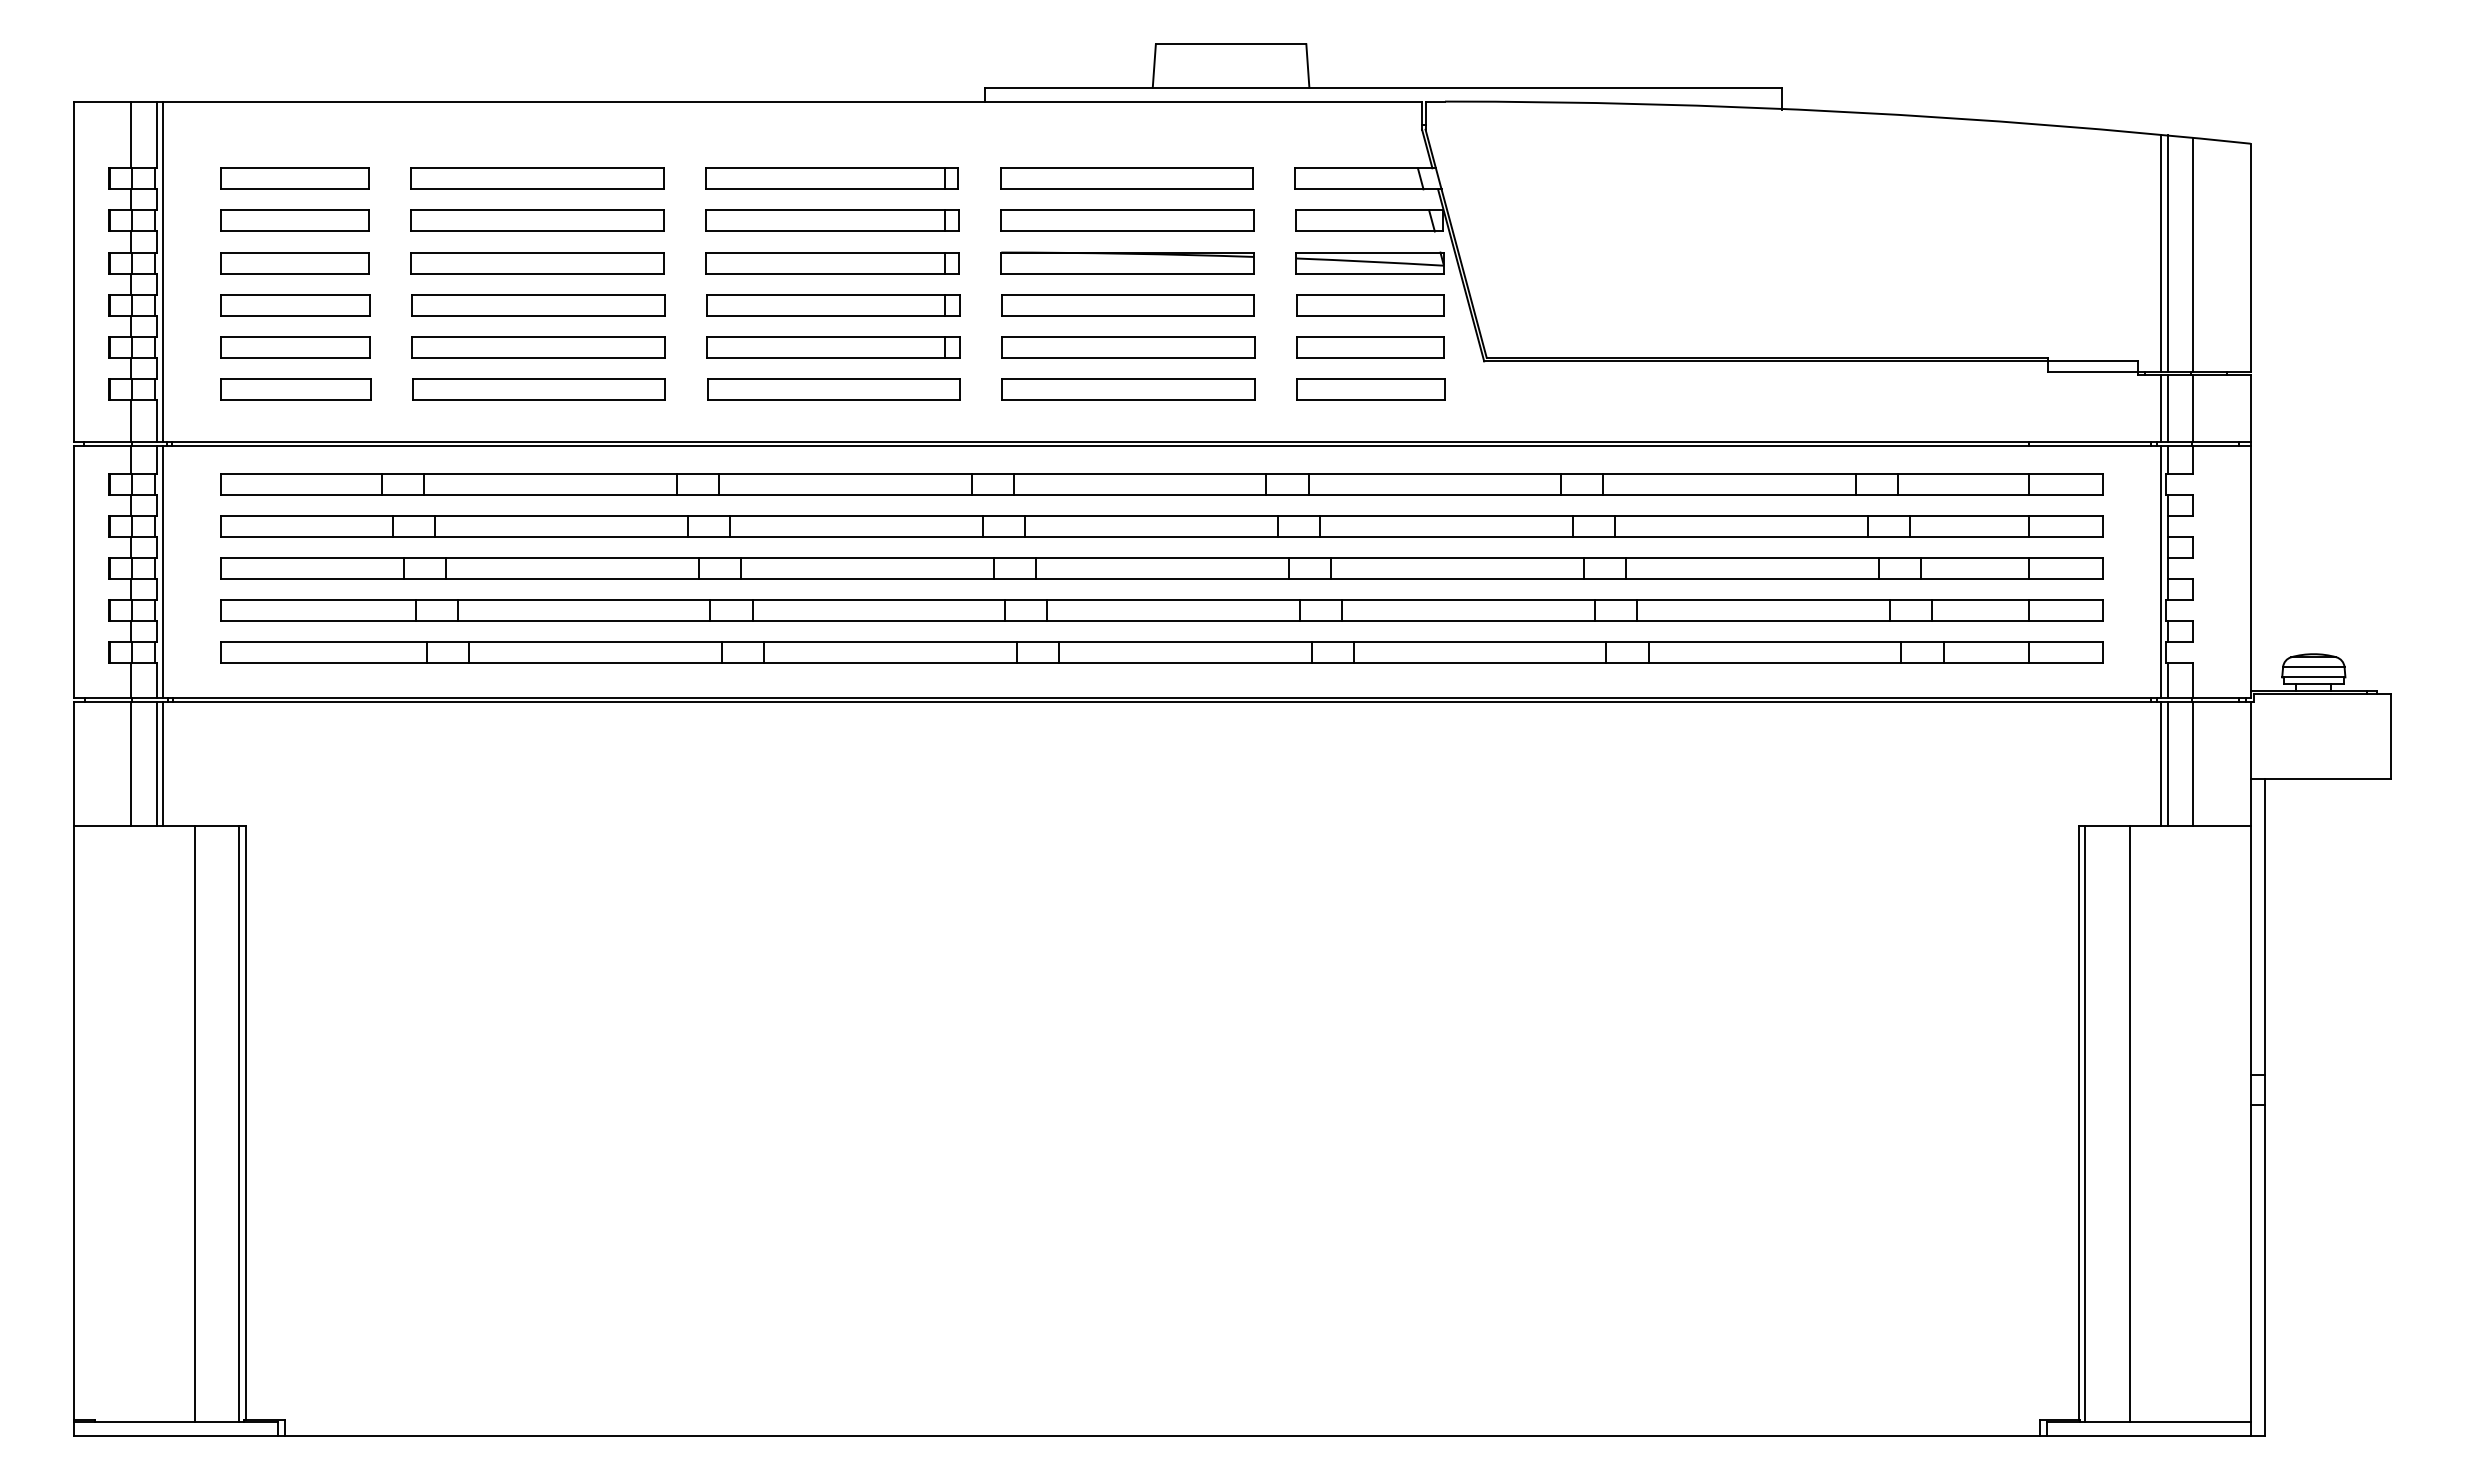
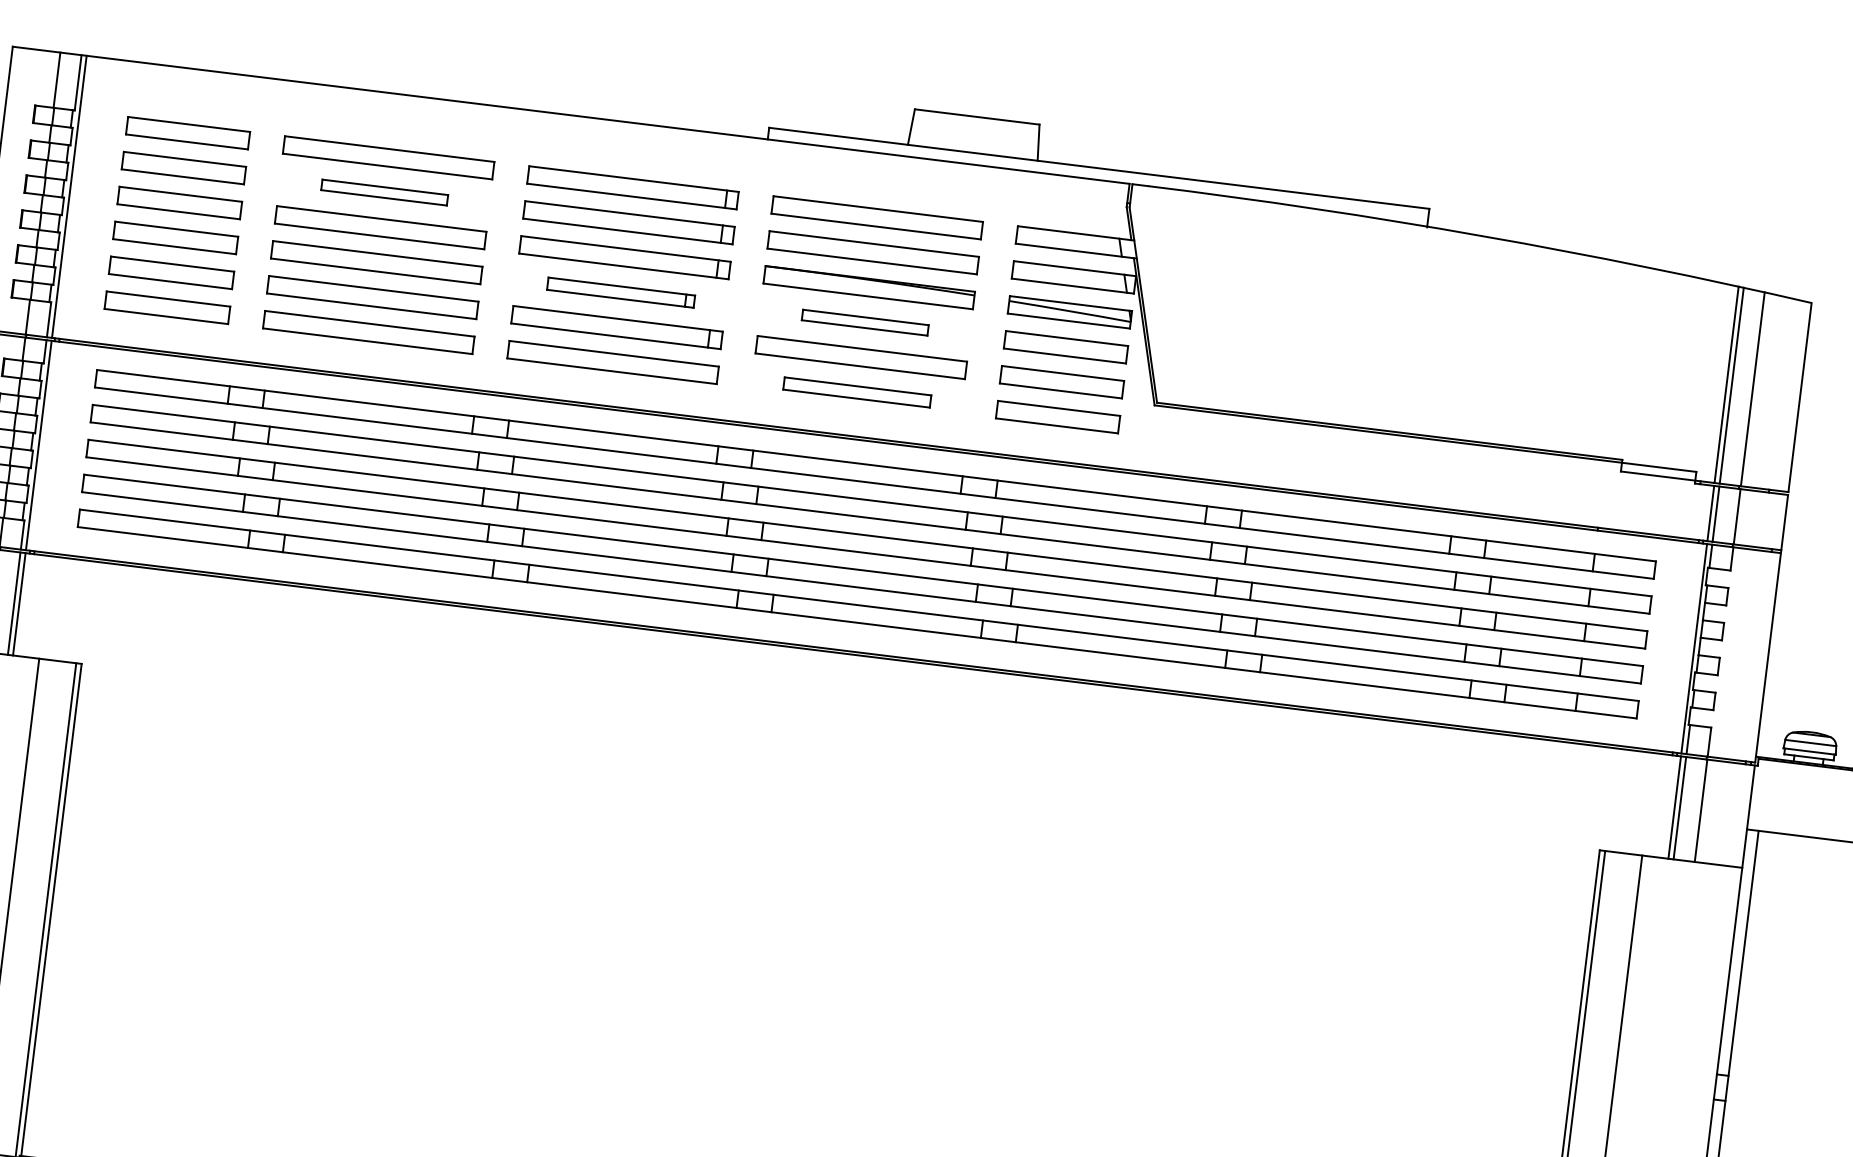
part: (537, 220) -> (384, 192), size x0.6
part: (833, 305) -> (621, 292), size x0.7
part: (1127, 305) -> (864, 322), size x0.6
part: (1128, 389) -> (857, 392), size x0.7

